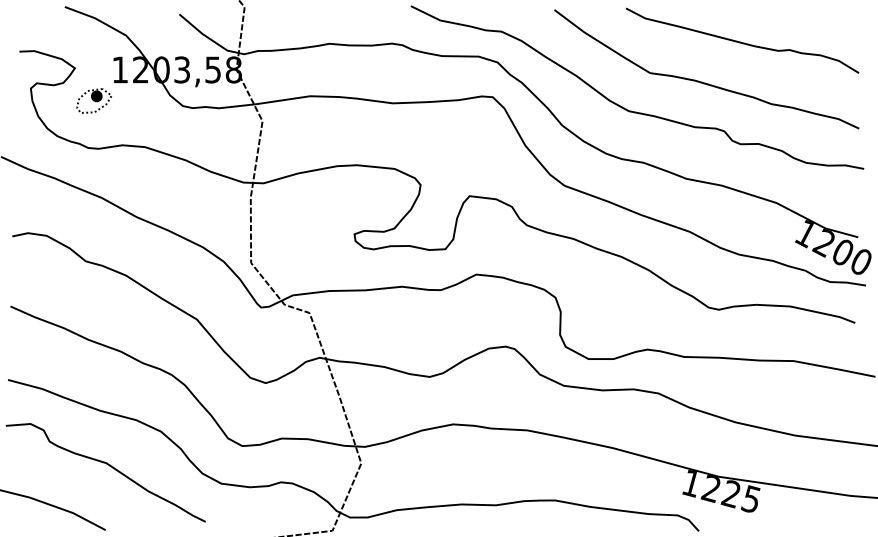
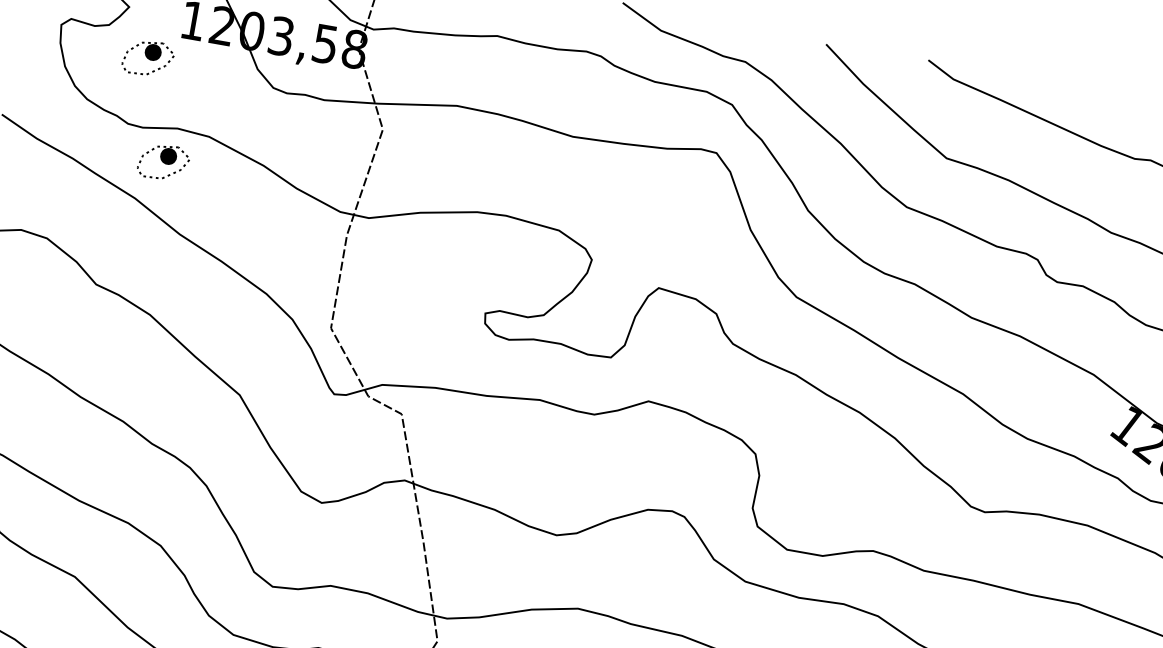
part: (116, 169) -> (162, 161), added

